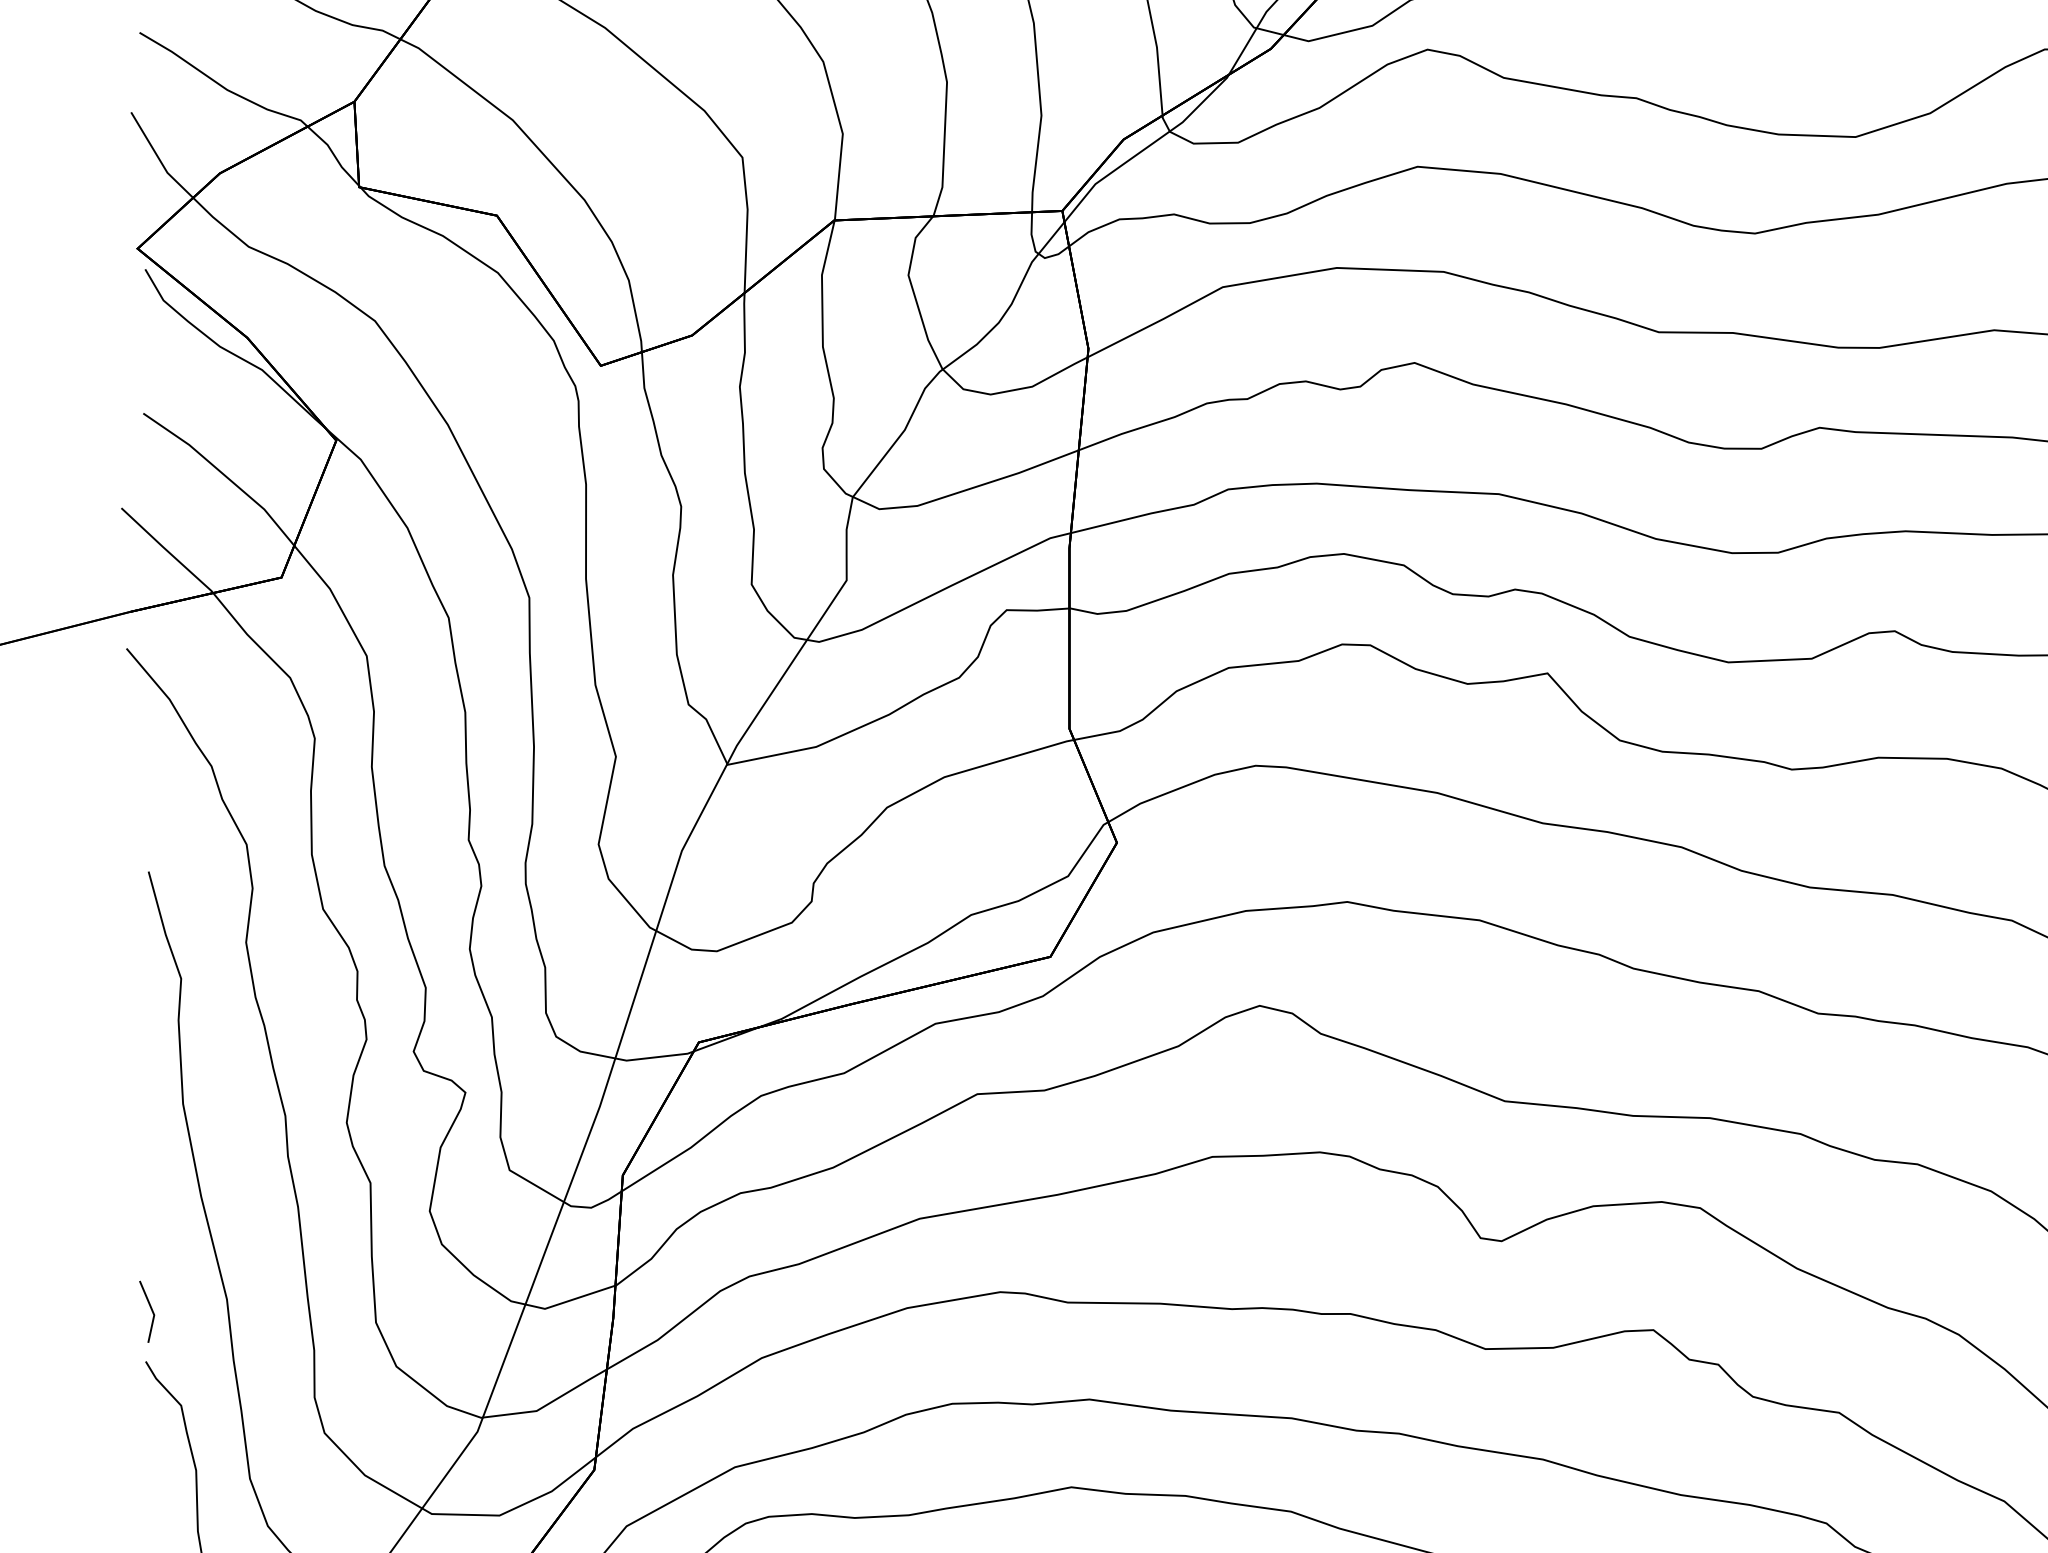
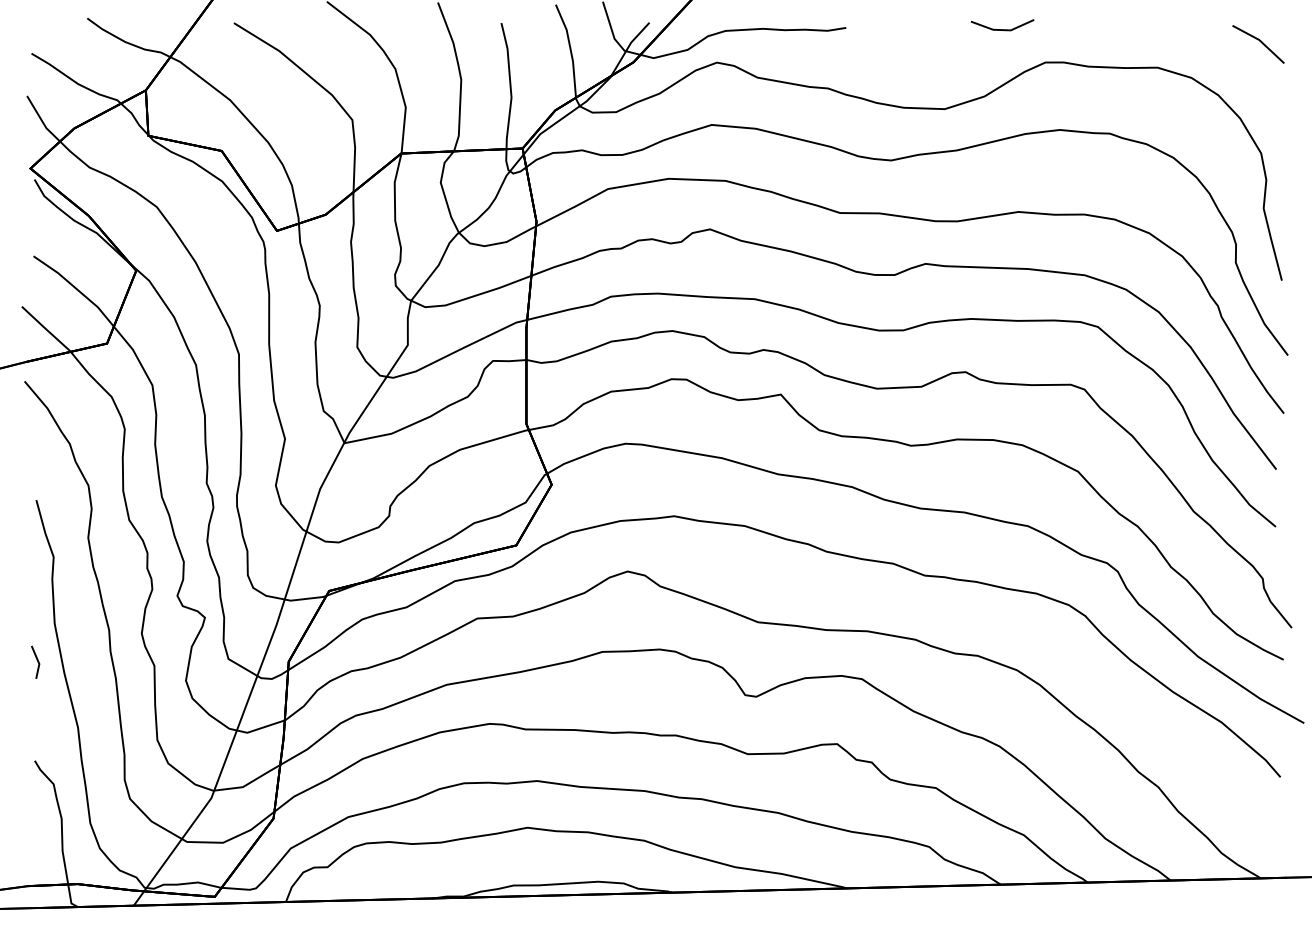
line: (148, 1308) -> (36, 660), moved

